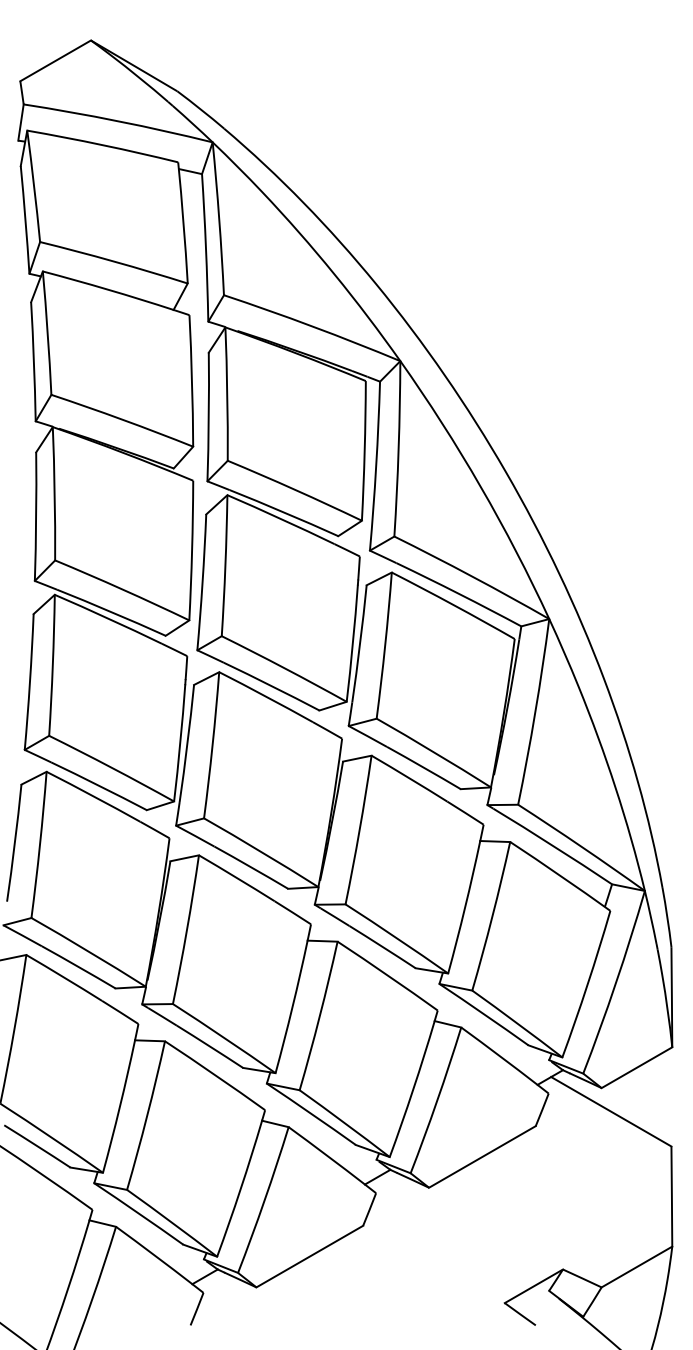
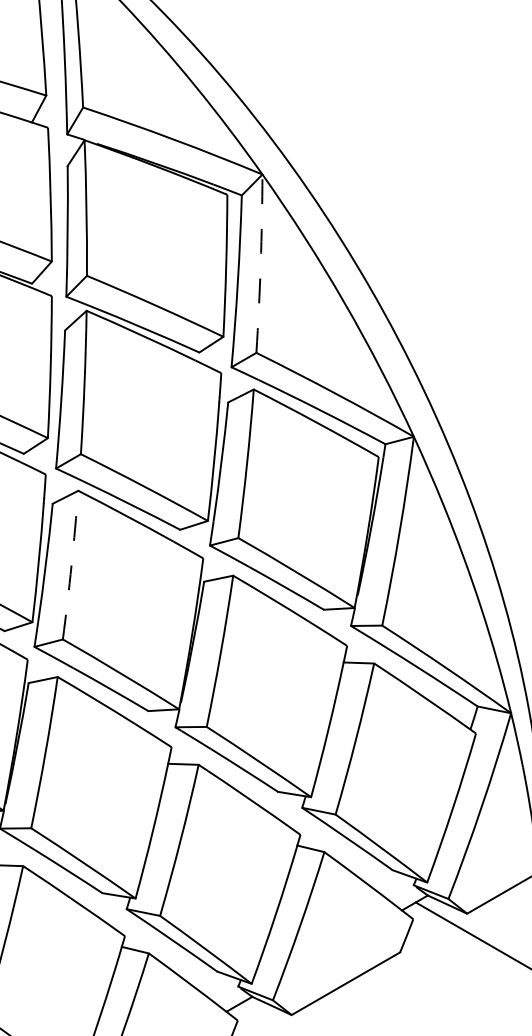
arc: (398, 448) -> (260, 263), solid -> dashed
arc: (212, 745) -> (71, 565), solid -> dashed

